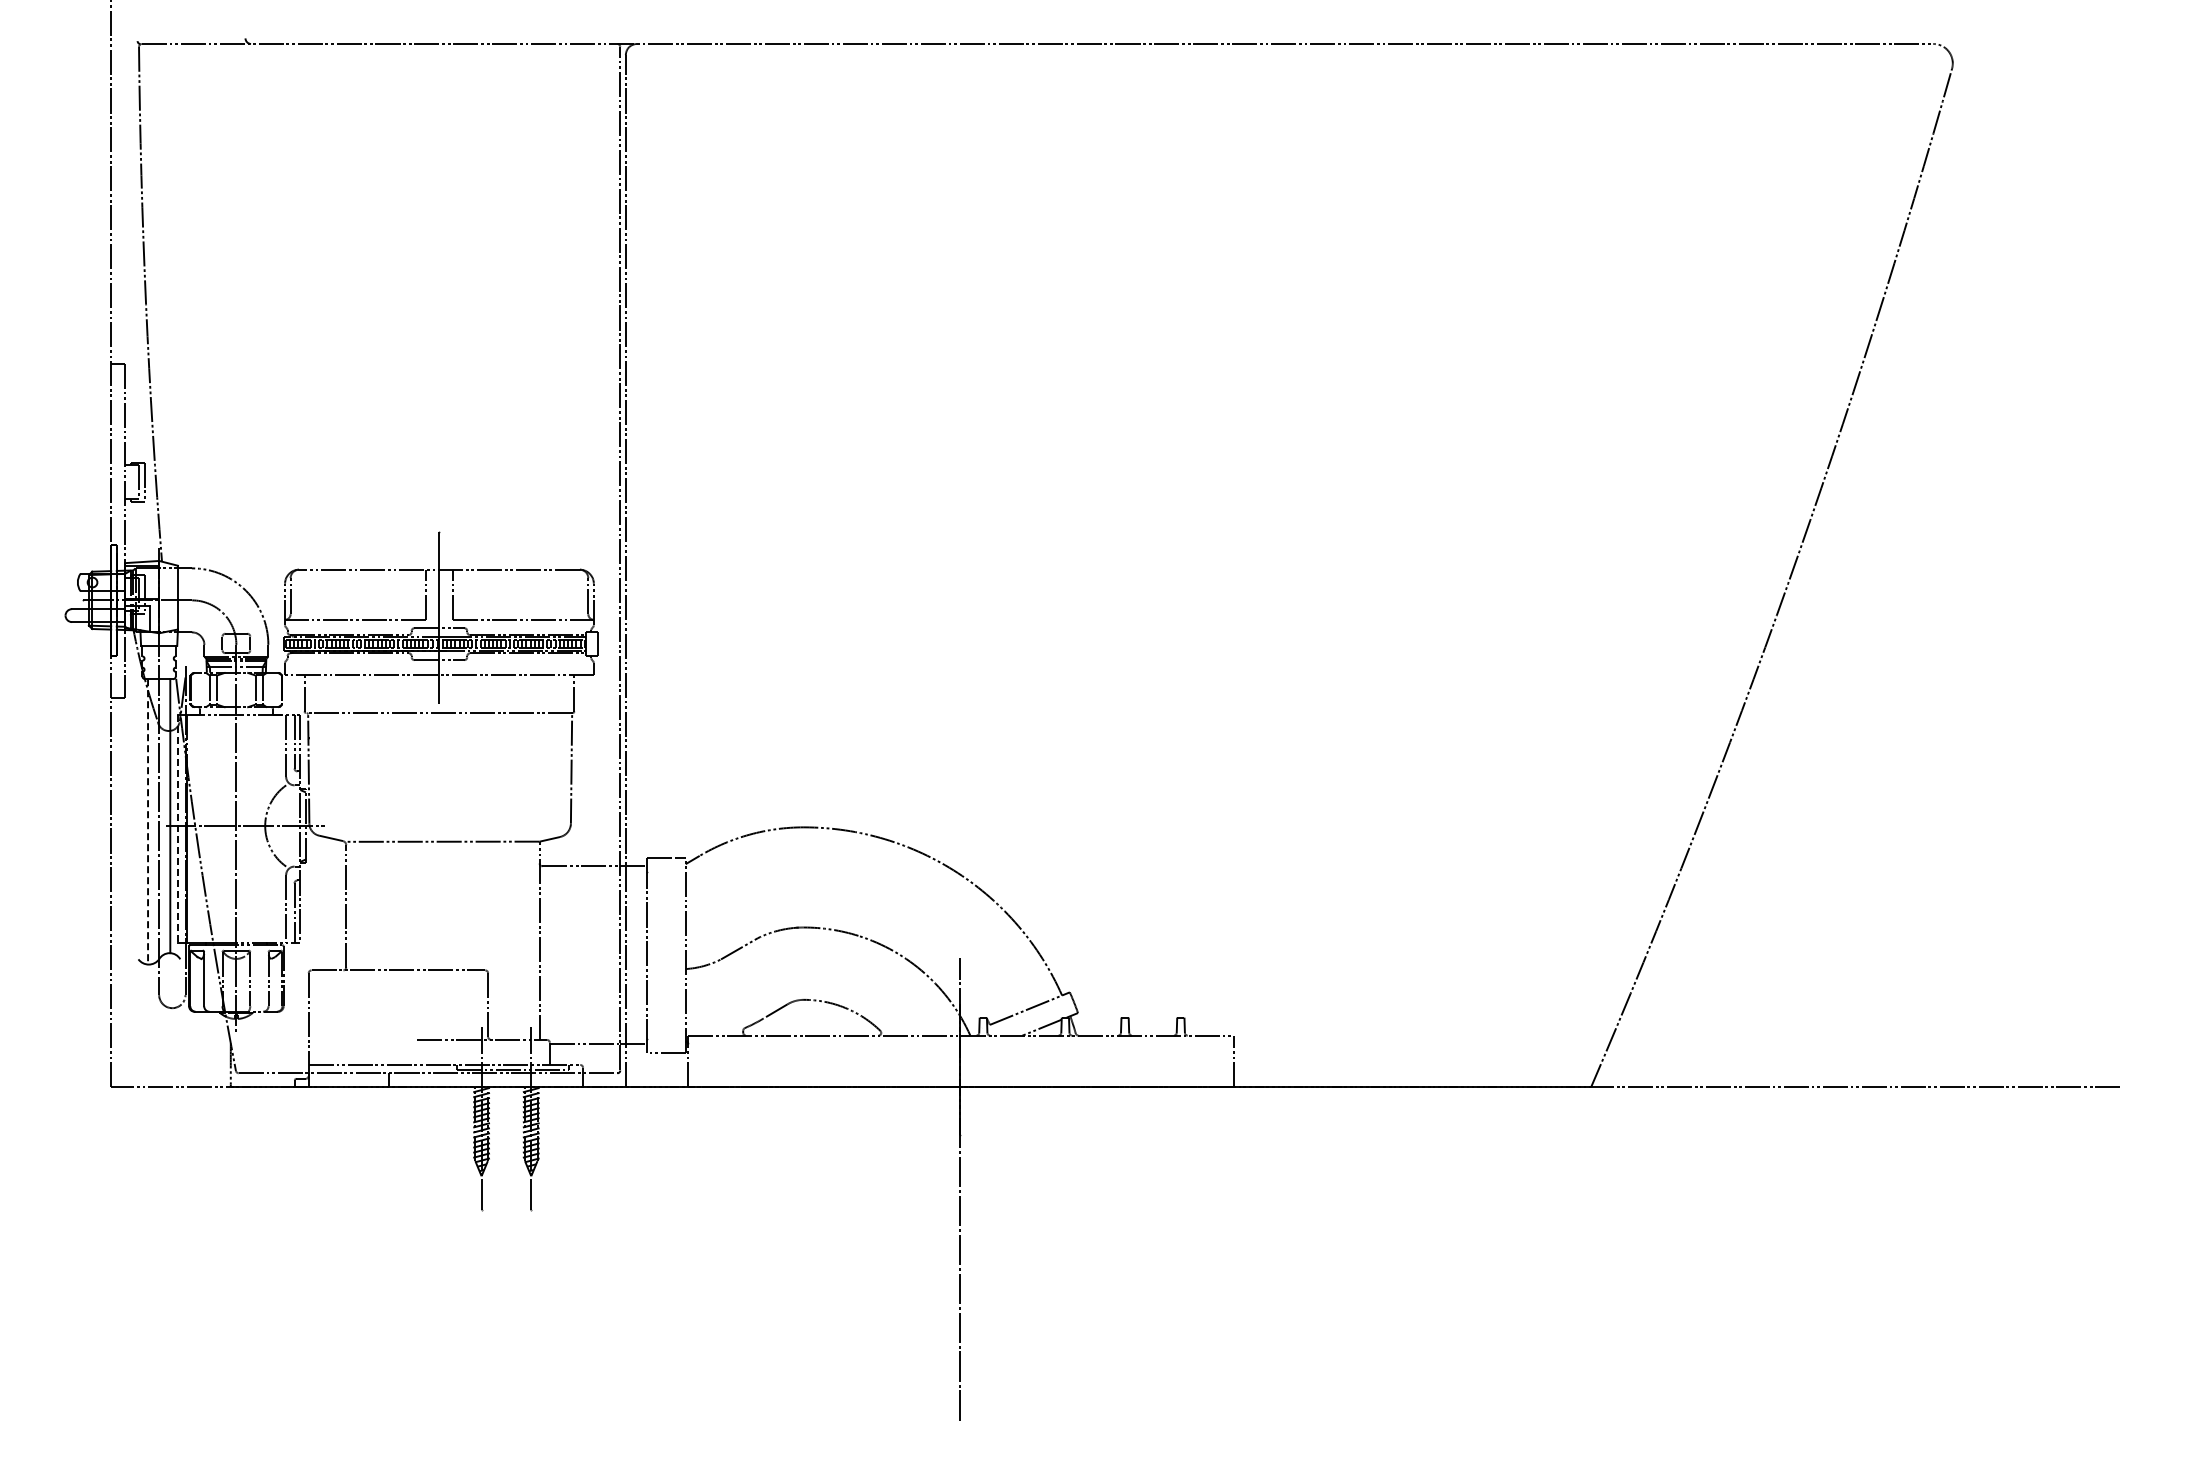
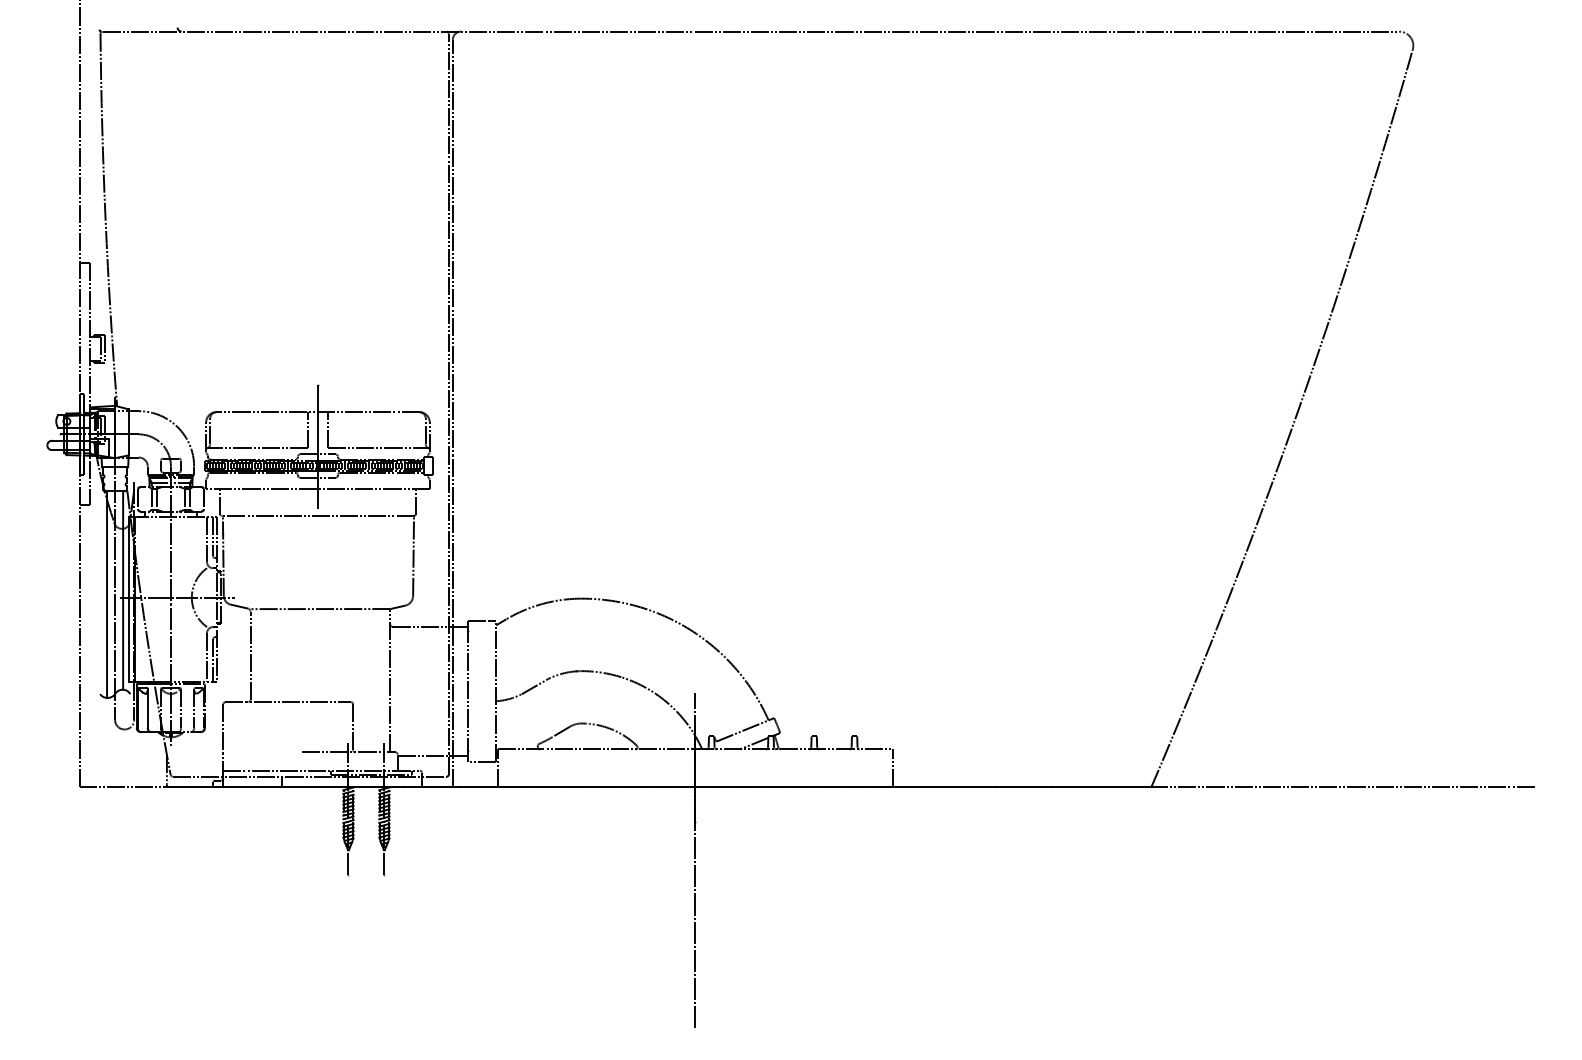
line: (148, 821) -> (107, 594), dashed -> solid
line: (178, 829) -> (129, 600), dashed -> solid

